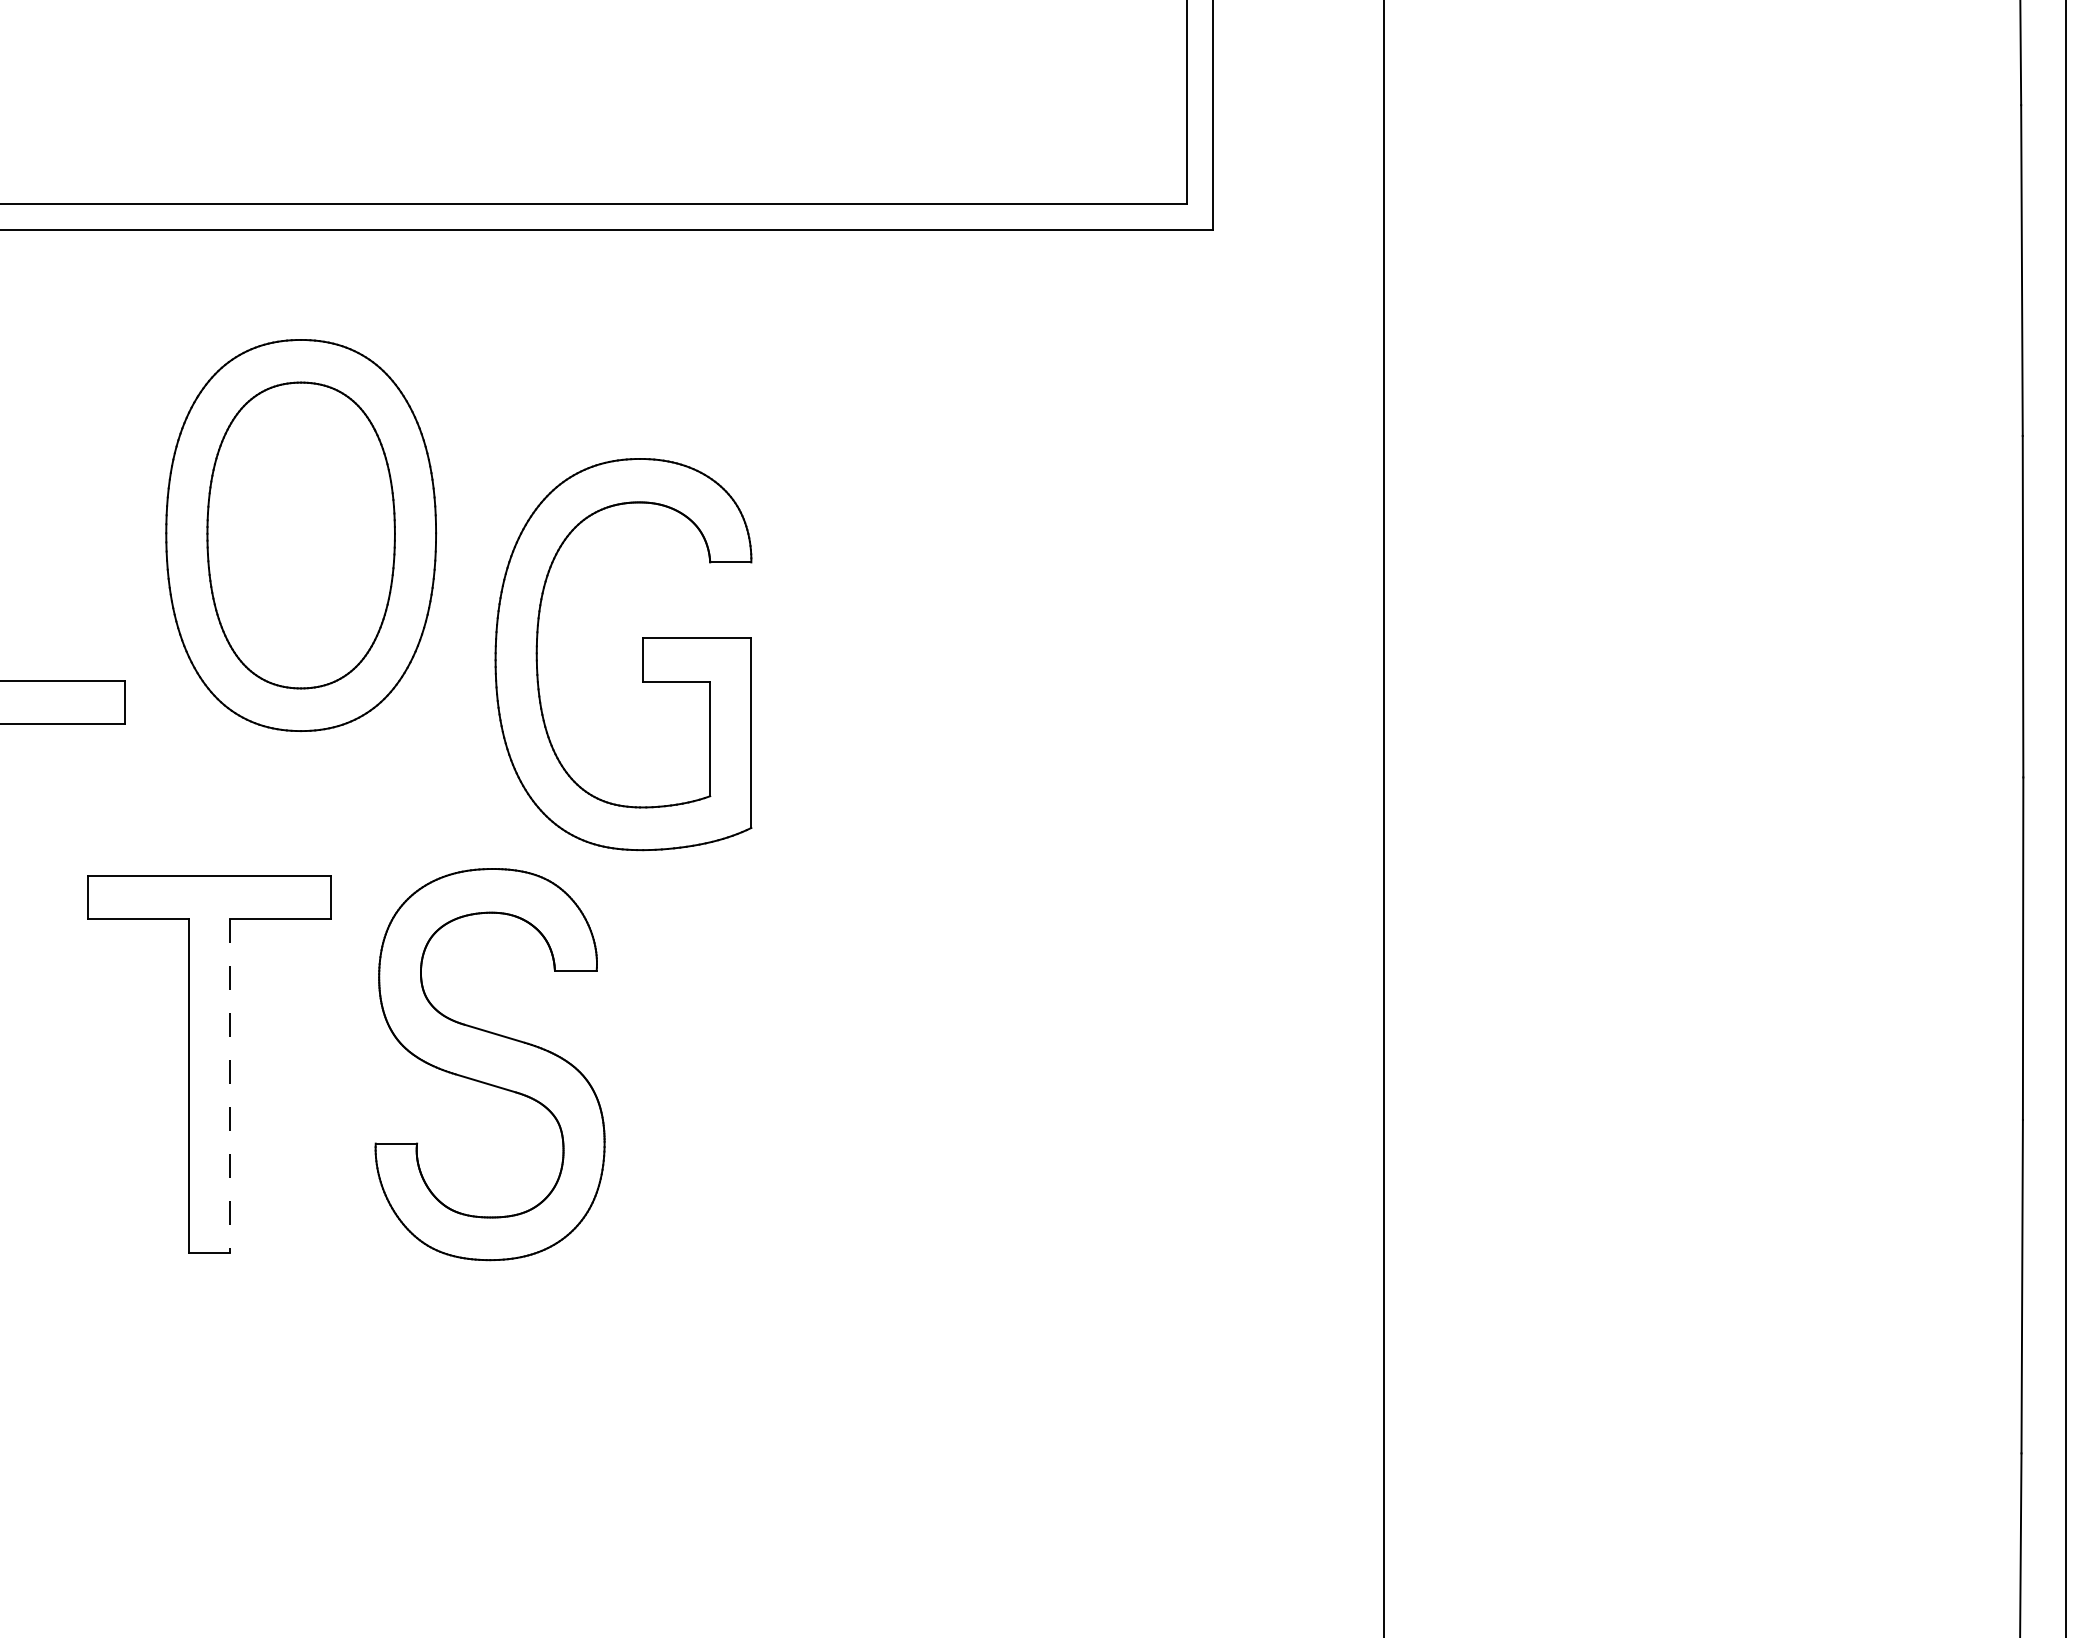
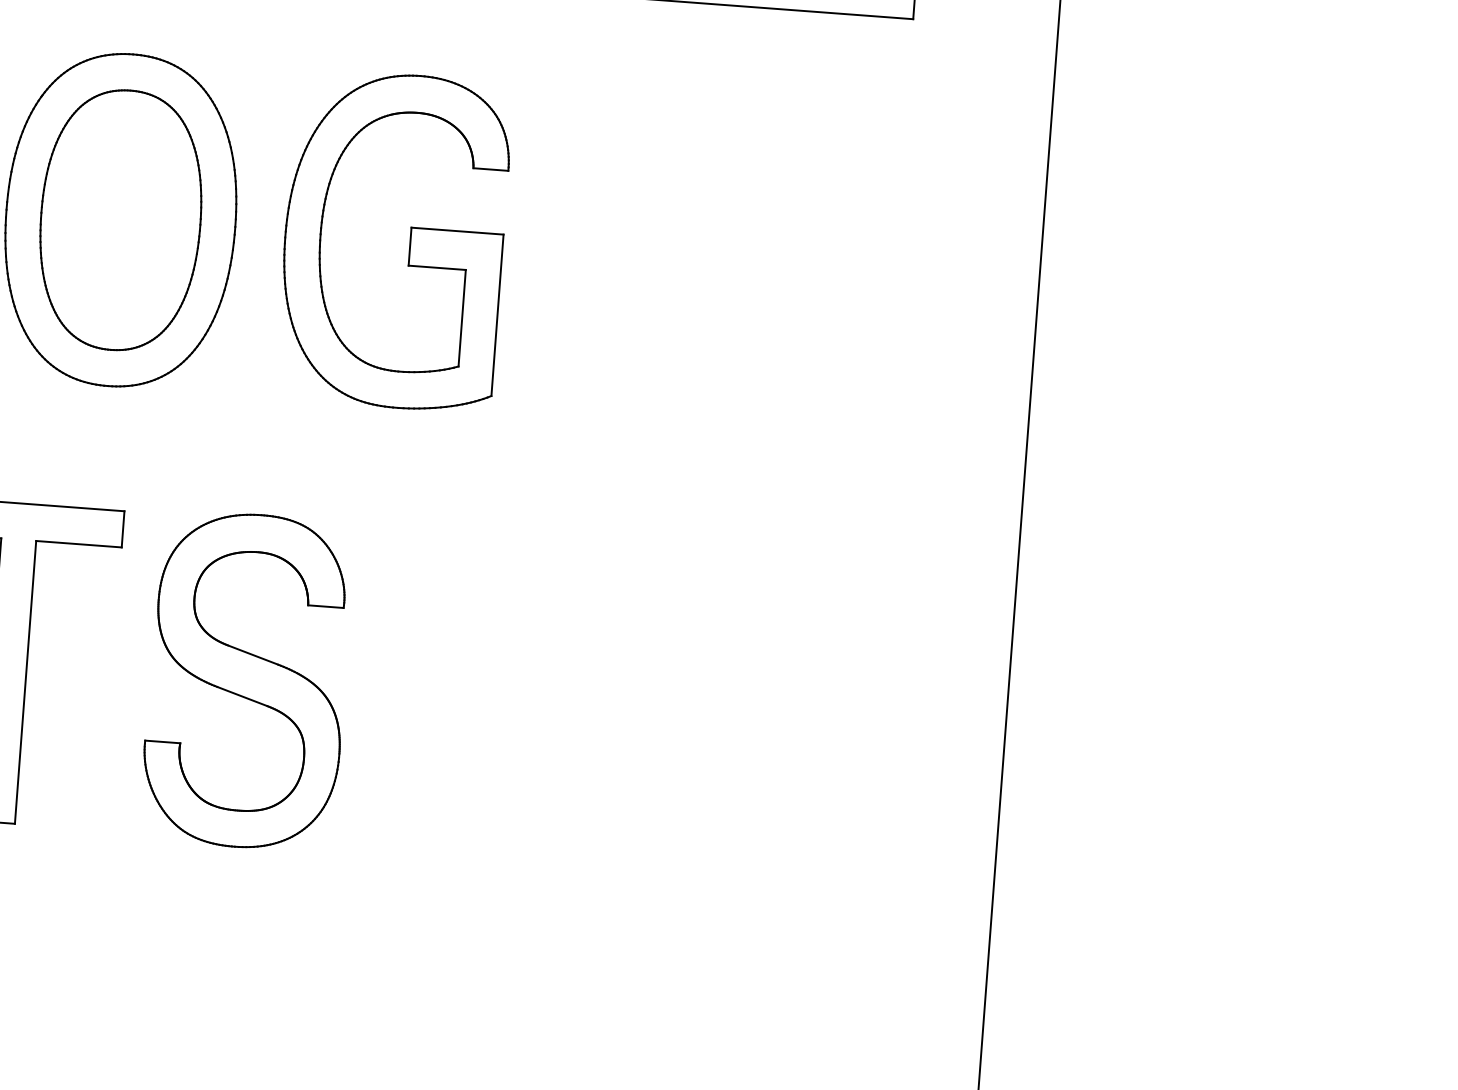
part: (642, 654) -> (410, 241), moved
line: (230, 1085) -> (25, 682), dashed -> solid

